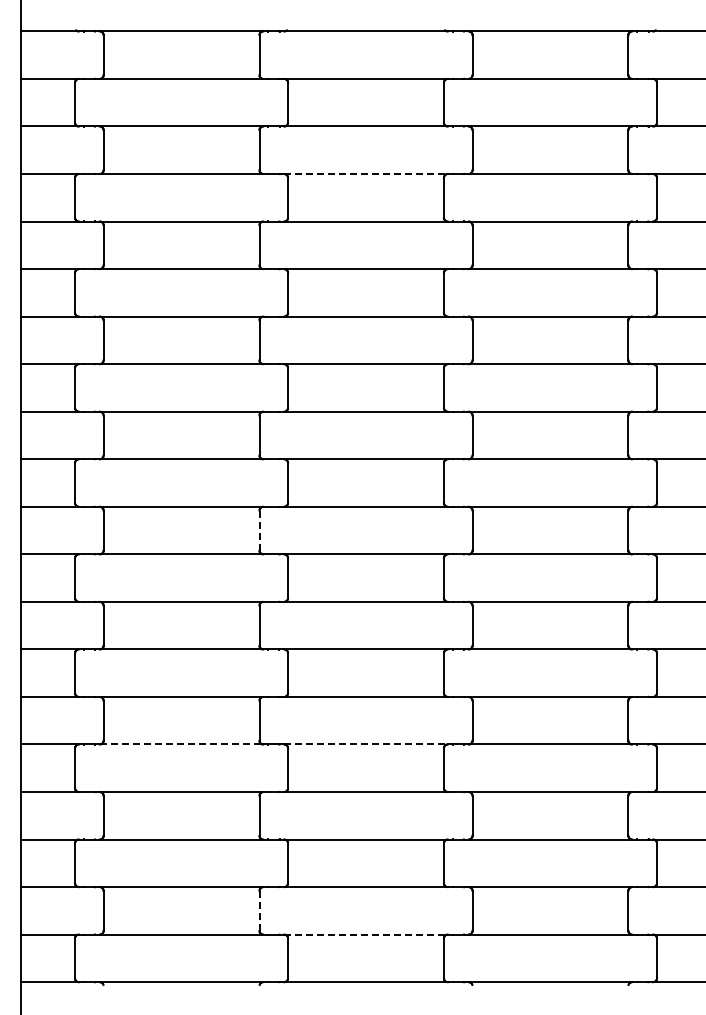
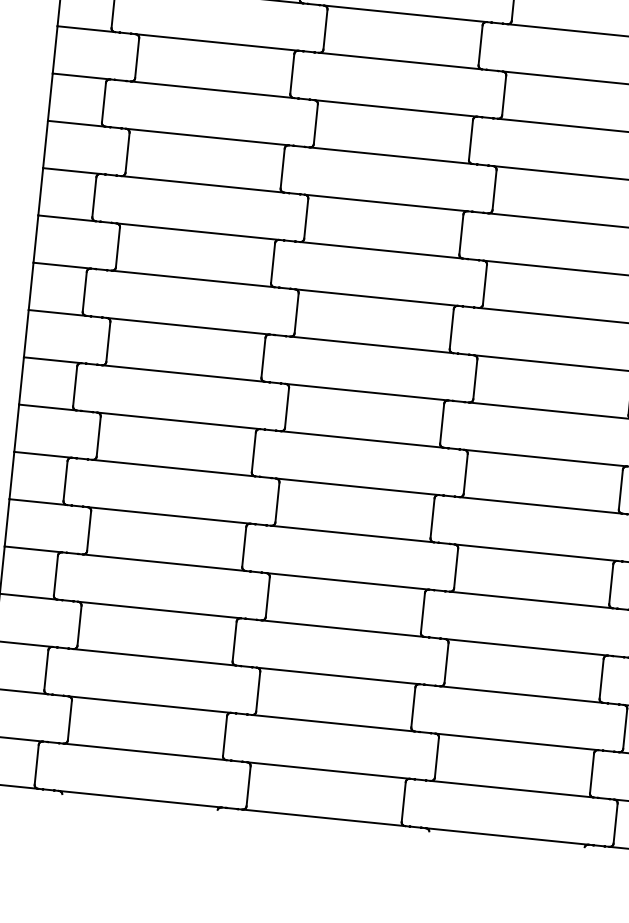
line: (366, 174) -> (405, 14), dashed -> solid
line: (259, 530) -> (263, 357), dashed -> solid
line: (181, 744) -> (164, 562), dashed -> solid
line: (366, 744) -> (348, 581), dashed -> solid
line: (259, 910) -> (225, 735), dashed -> solid
line: (366, 934) -> (329, 770), dashed -> solid

